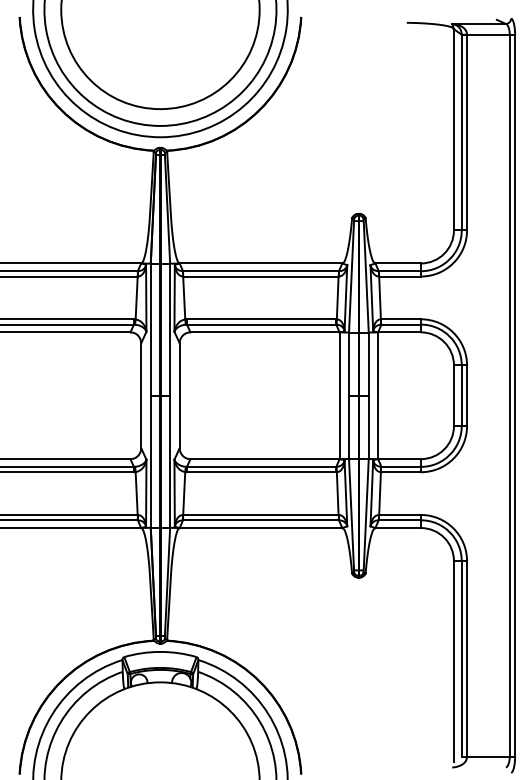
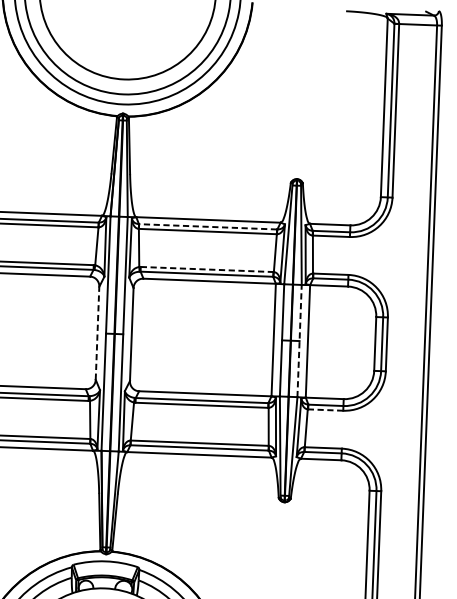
line: (260, 271) -> (207, 227), solid -> dashed
line: (261, 319) -> (206, 269), solid -> dashed
line: (141, 395) -> (97, 333), solid -> dashed
line: (368, 395) -> (299, 340), solid -> dashed
line: (401, 472) -> (326, 410), solid -> dashed

